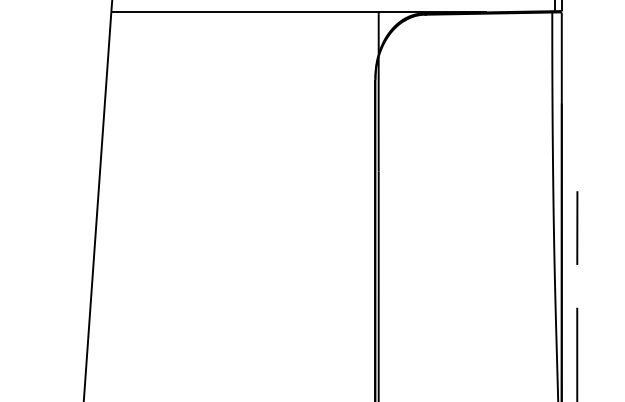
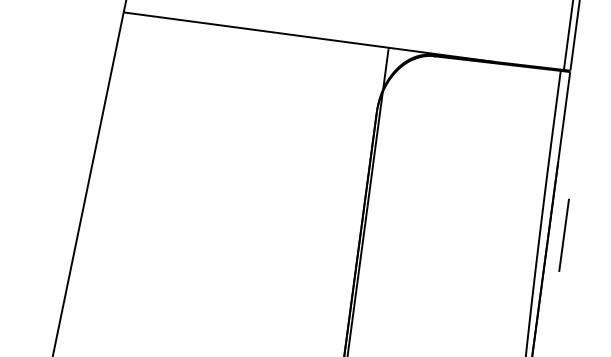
line: (577, 227) -> (564, 234), moved

